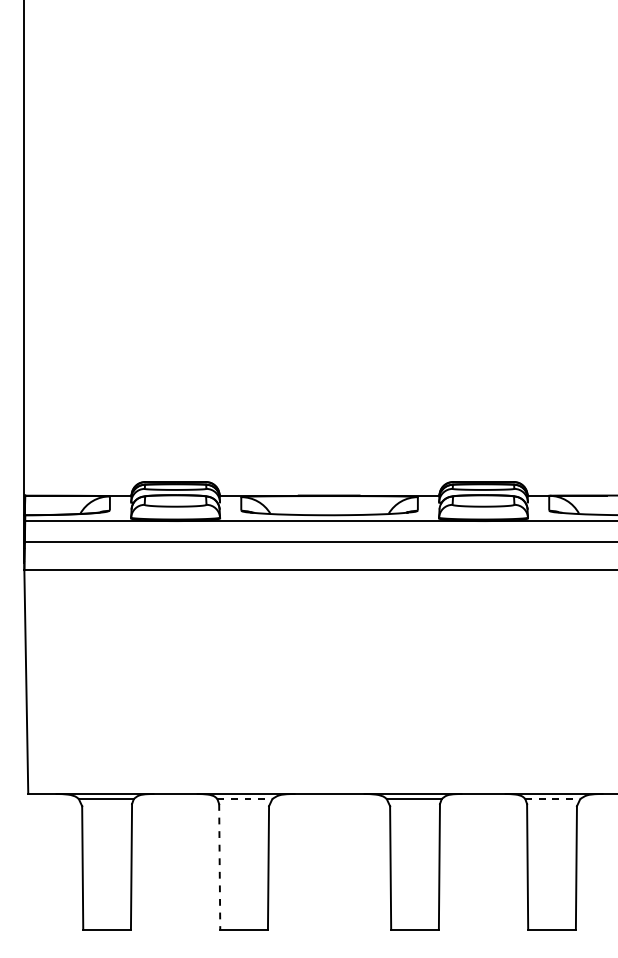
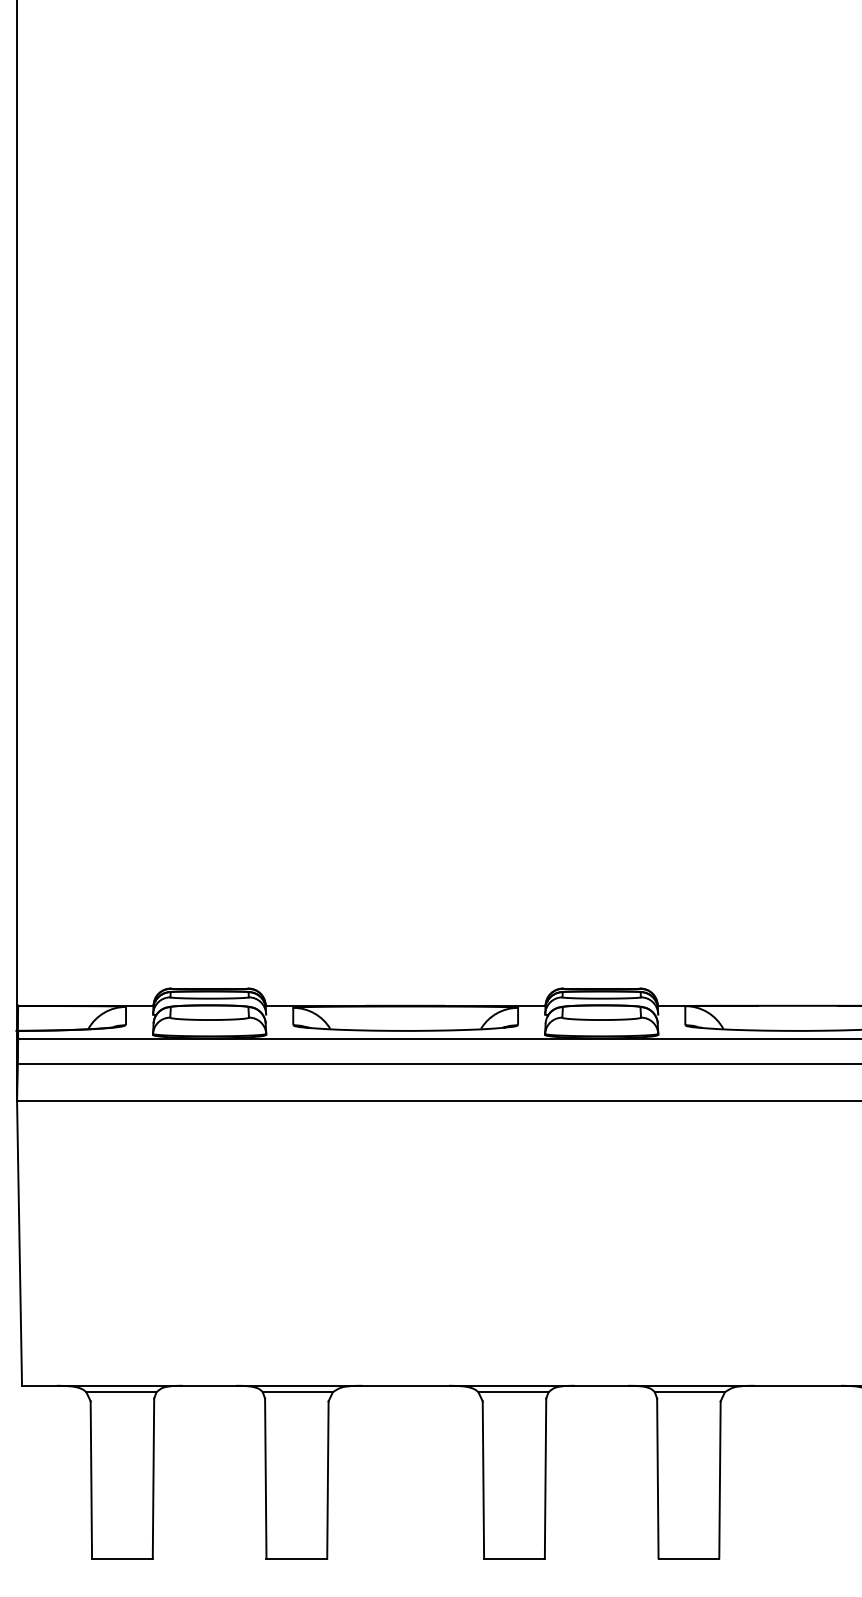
line: (245, 799) -> (298, 1392), dashed -> solid
line: (553, 799) -> (690, 1392), dashed -> solid
line: (219, 866) -> (265, 1478), dashed -> solid

